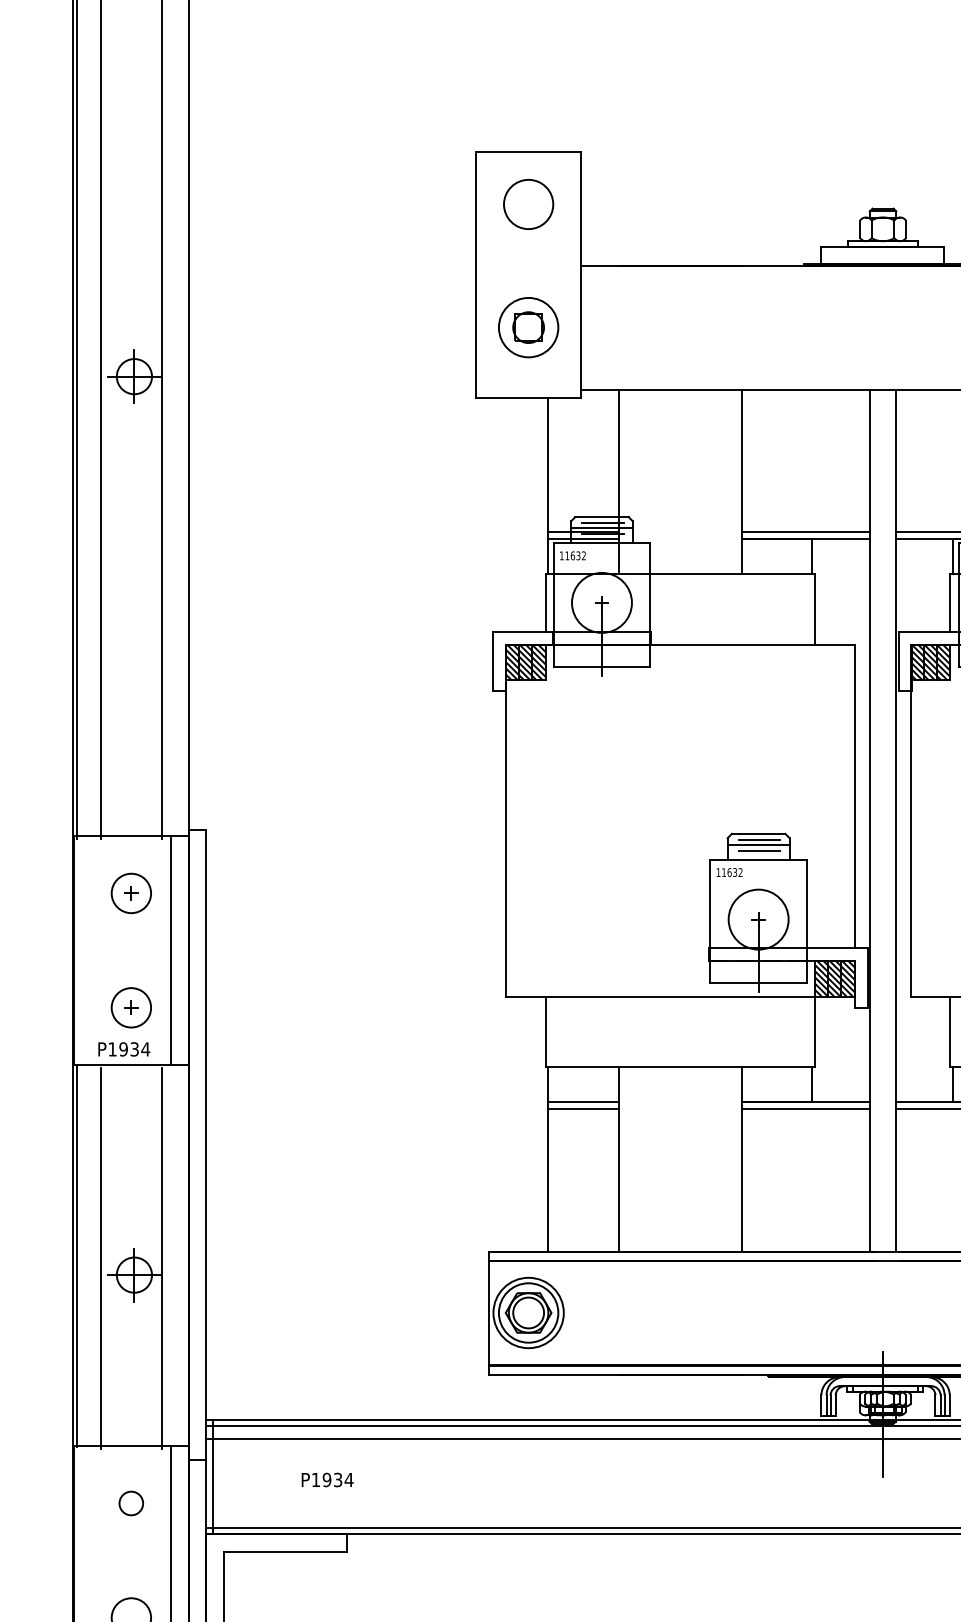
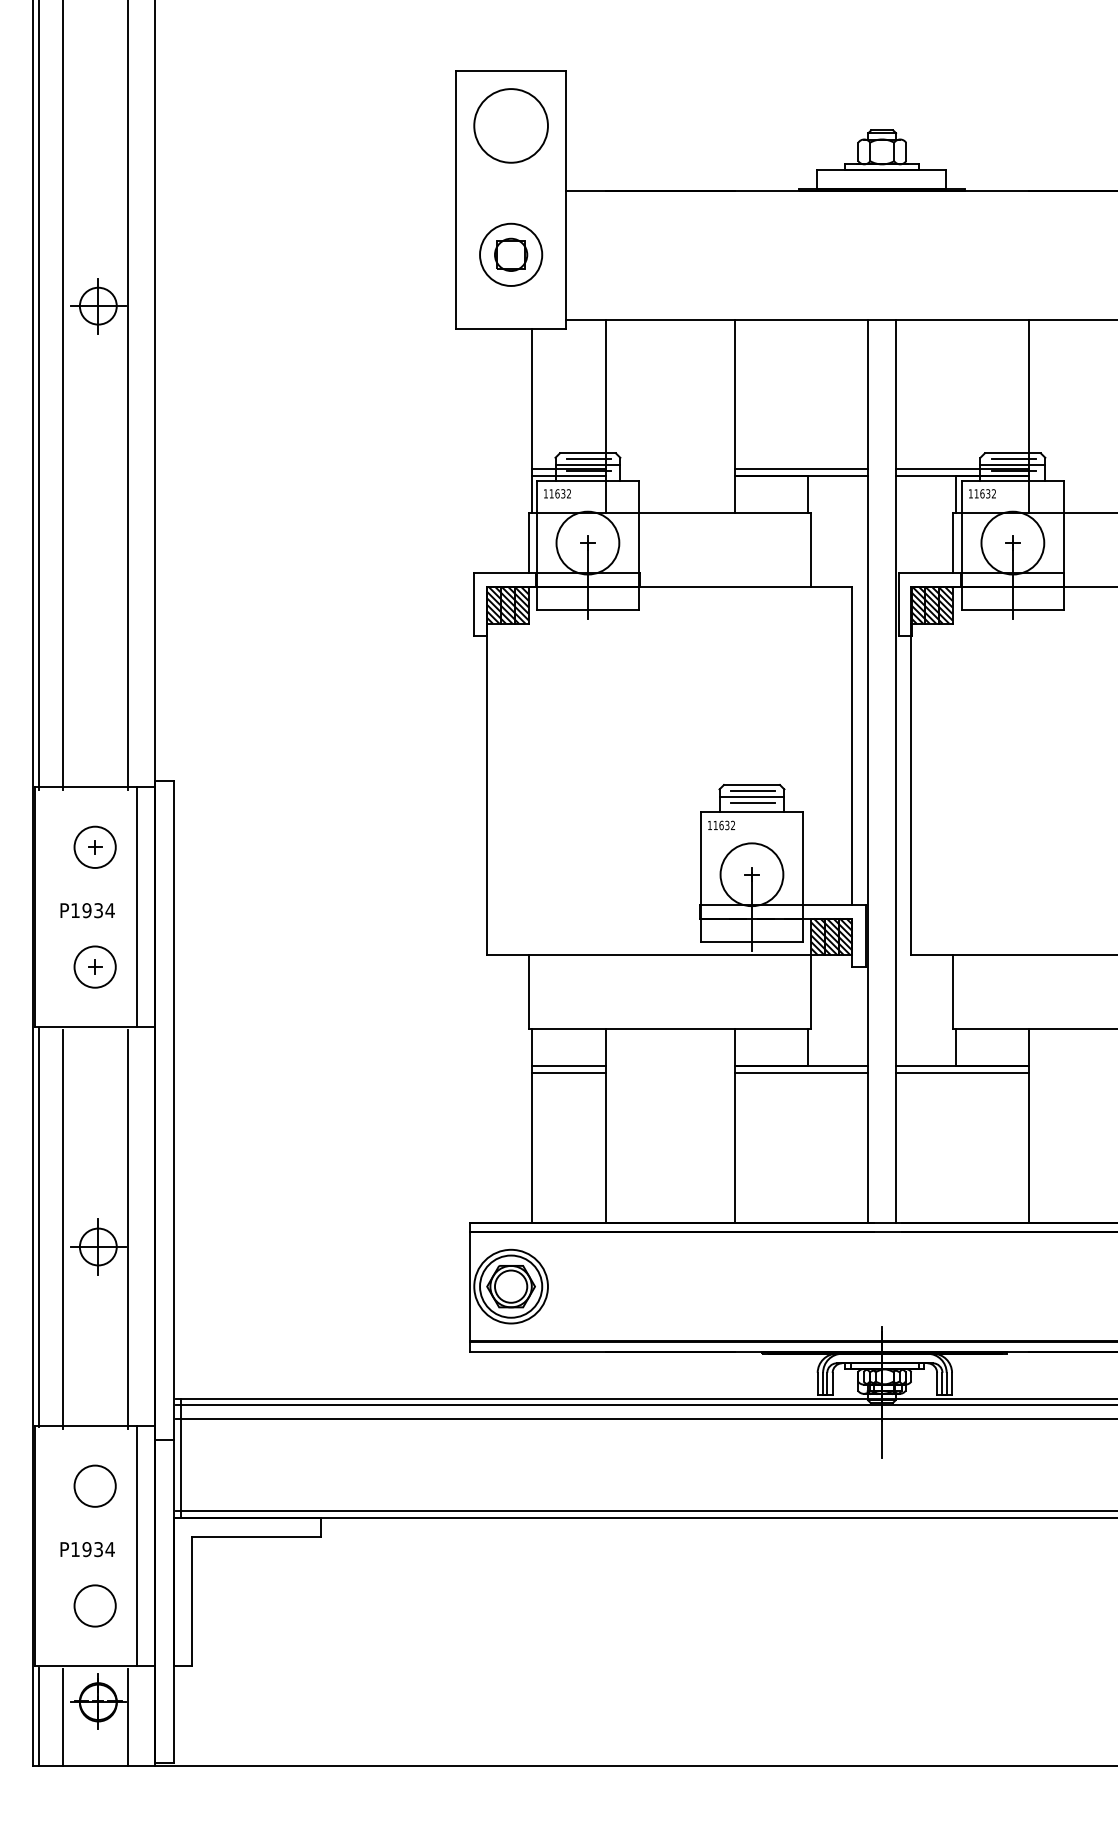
circle: (528, 204) -> (510, 125), size x1.43
text: (124, 1049) -> (87, 910), moved
text: (327, 1479) -> (87, 1549), moved
circle: (130, 1502) -> (94, 1485), size x1.67

